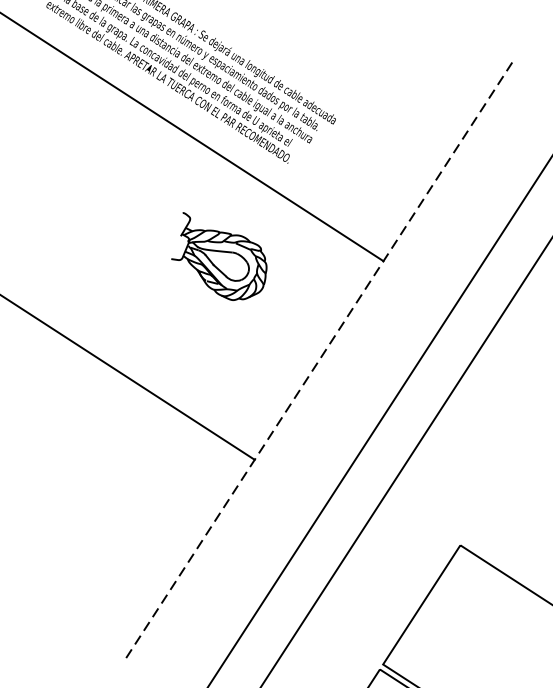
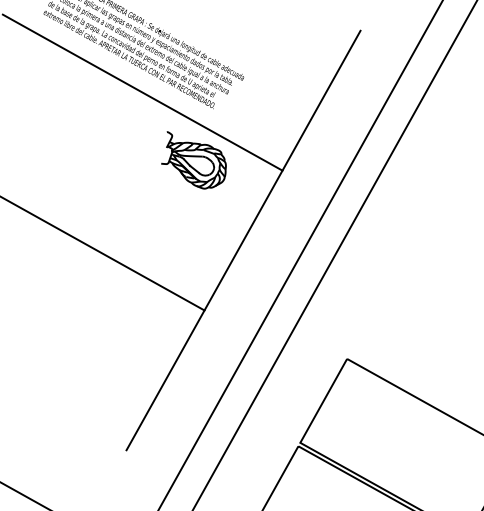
part: (219, 257) -> (193, 160), moved
line: (319, 360) -> (243, 240), dashed -> solid

